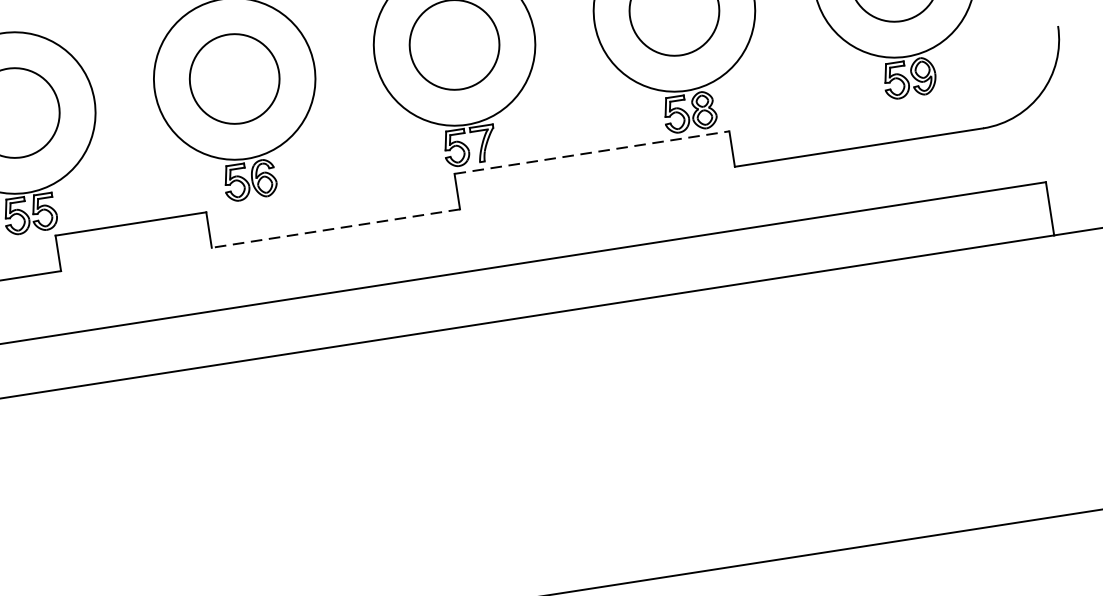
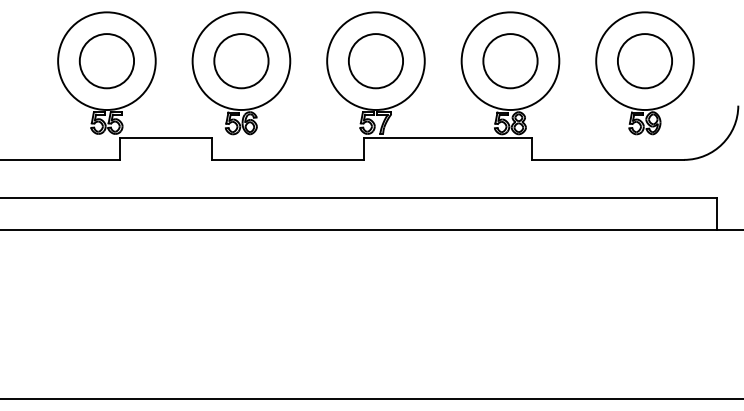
line: (592, 153) -> (448, 138), dashed -> solid
line: (336, 227) -> (288, 159), dashed -> solid

